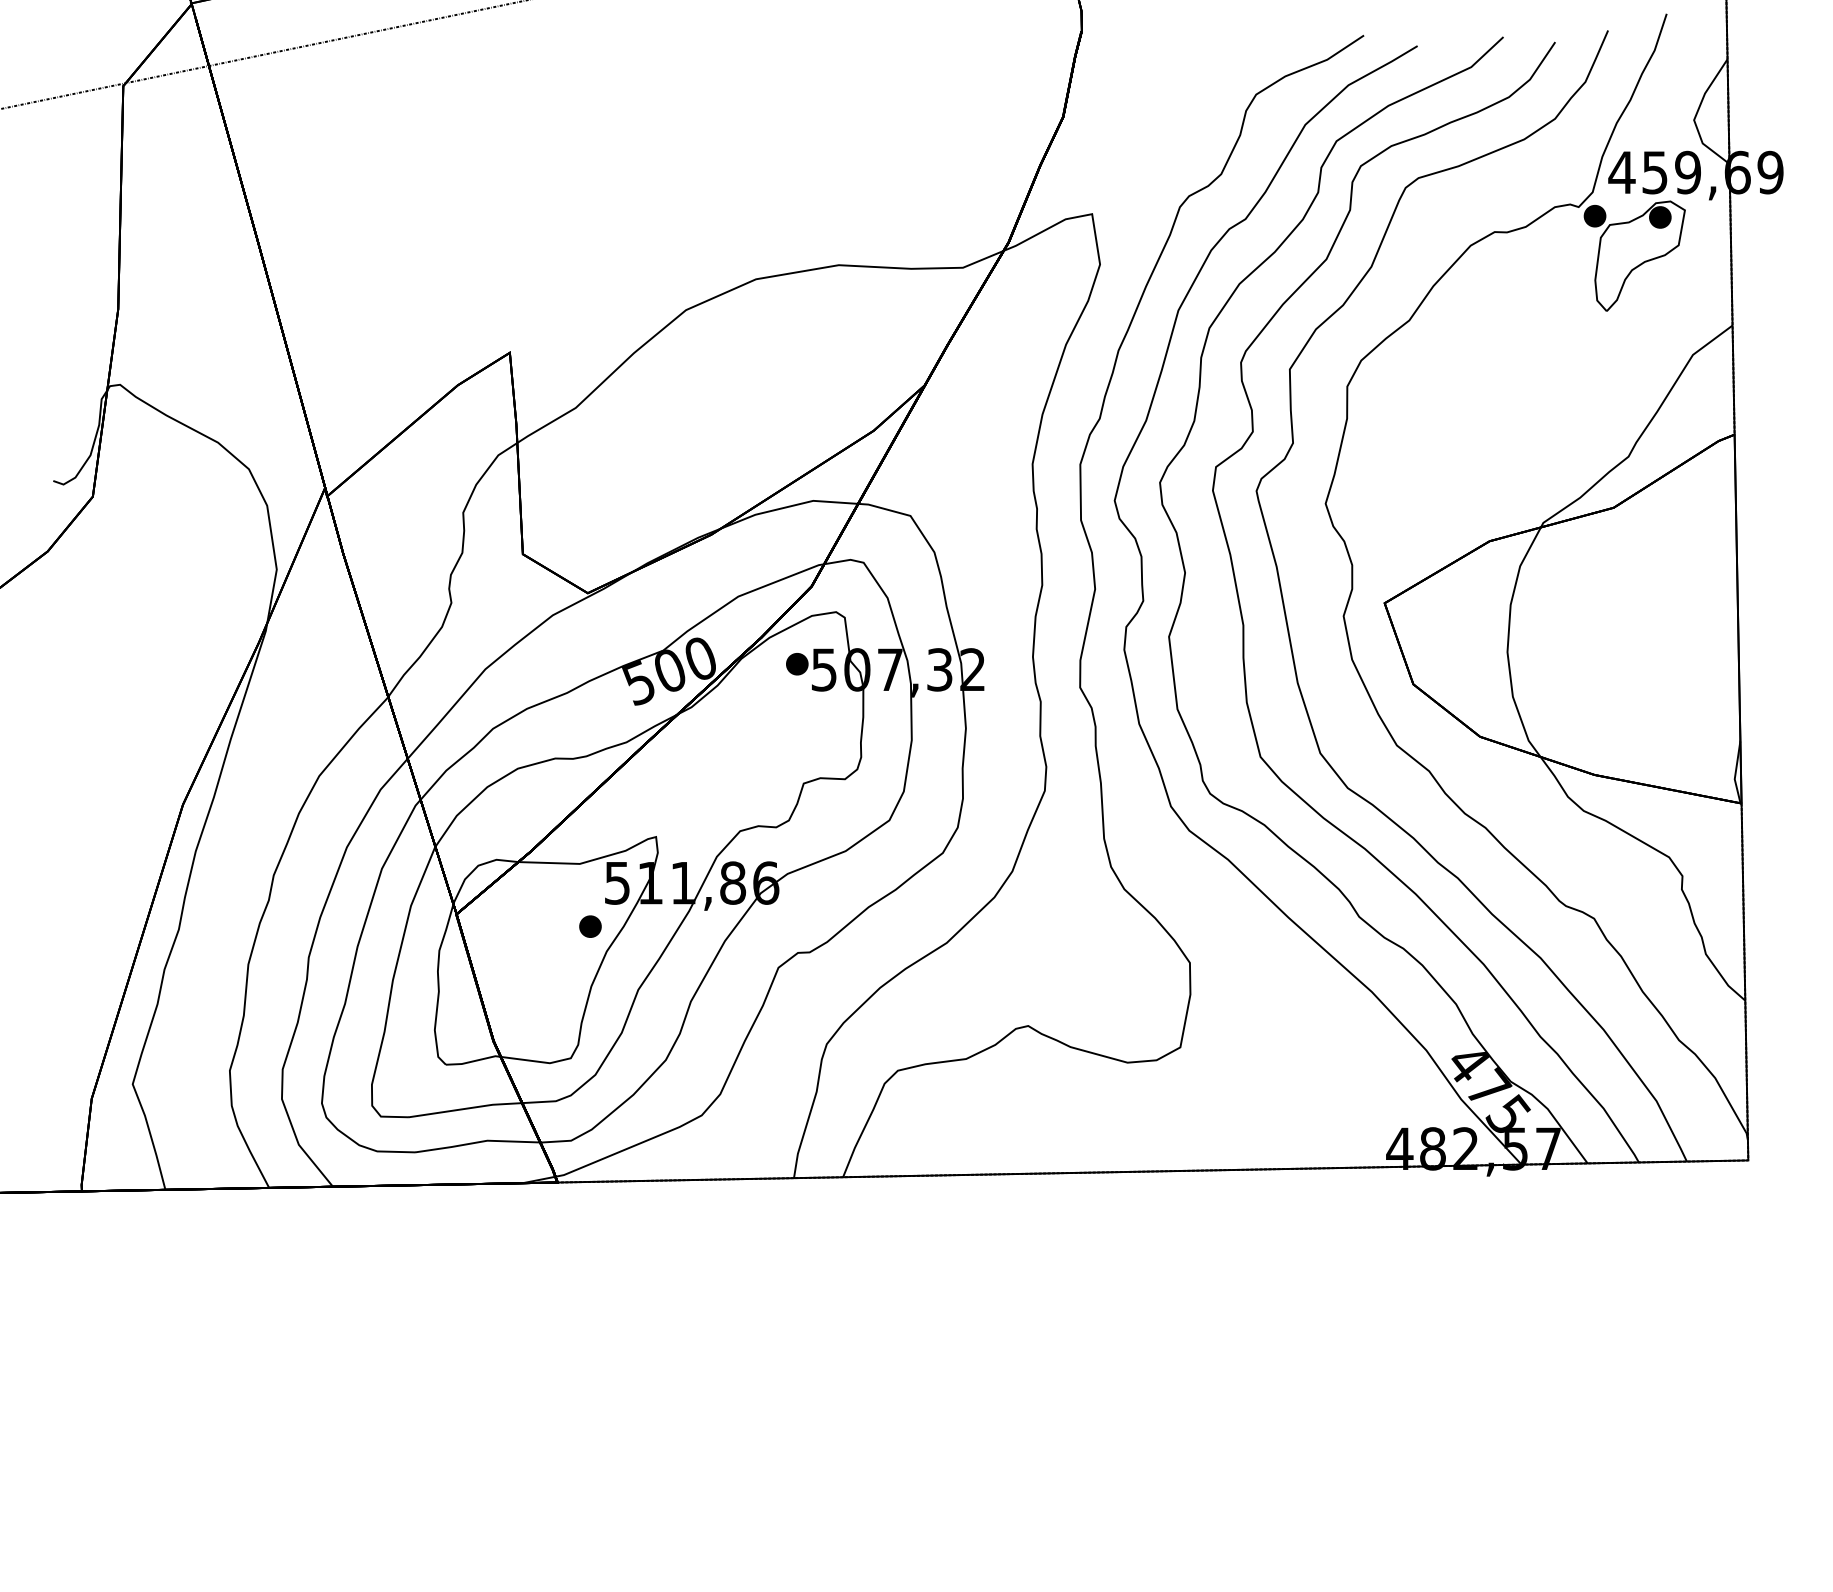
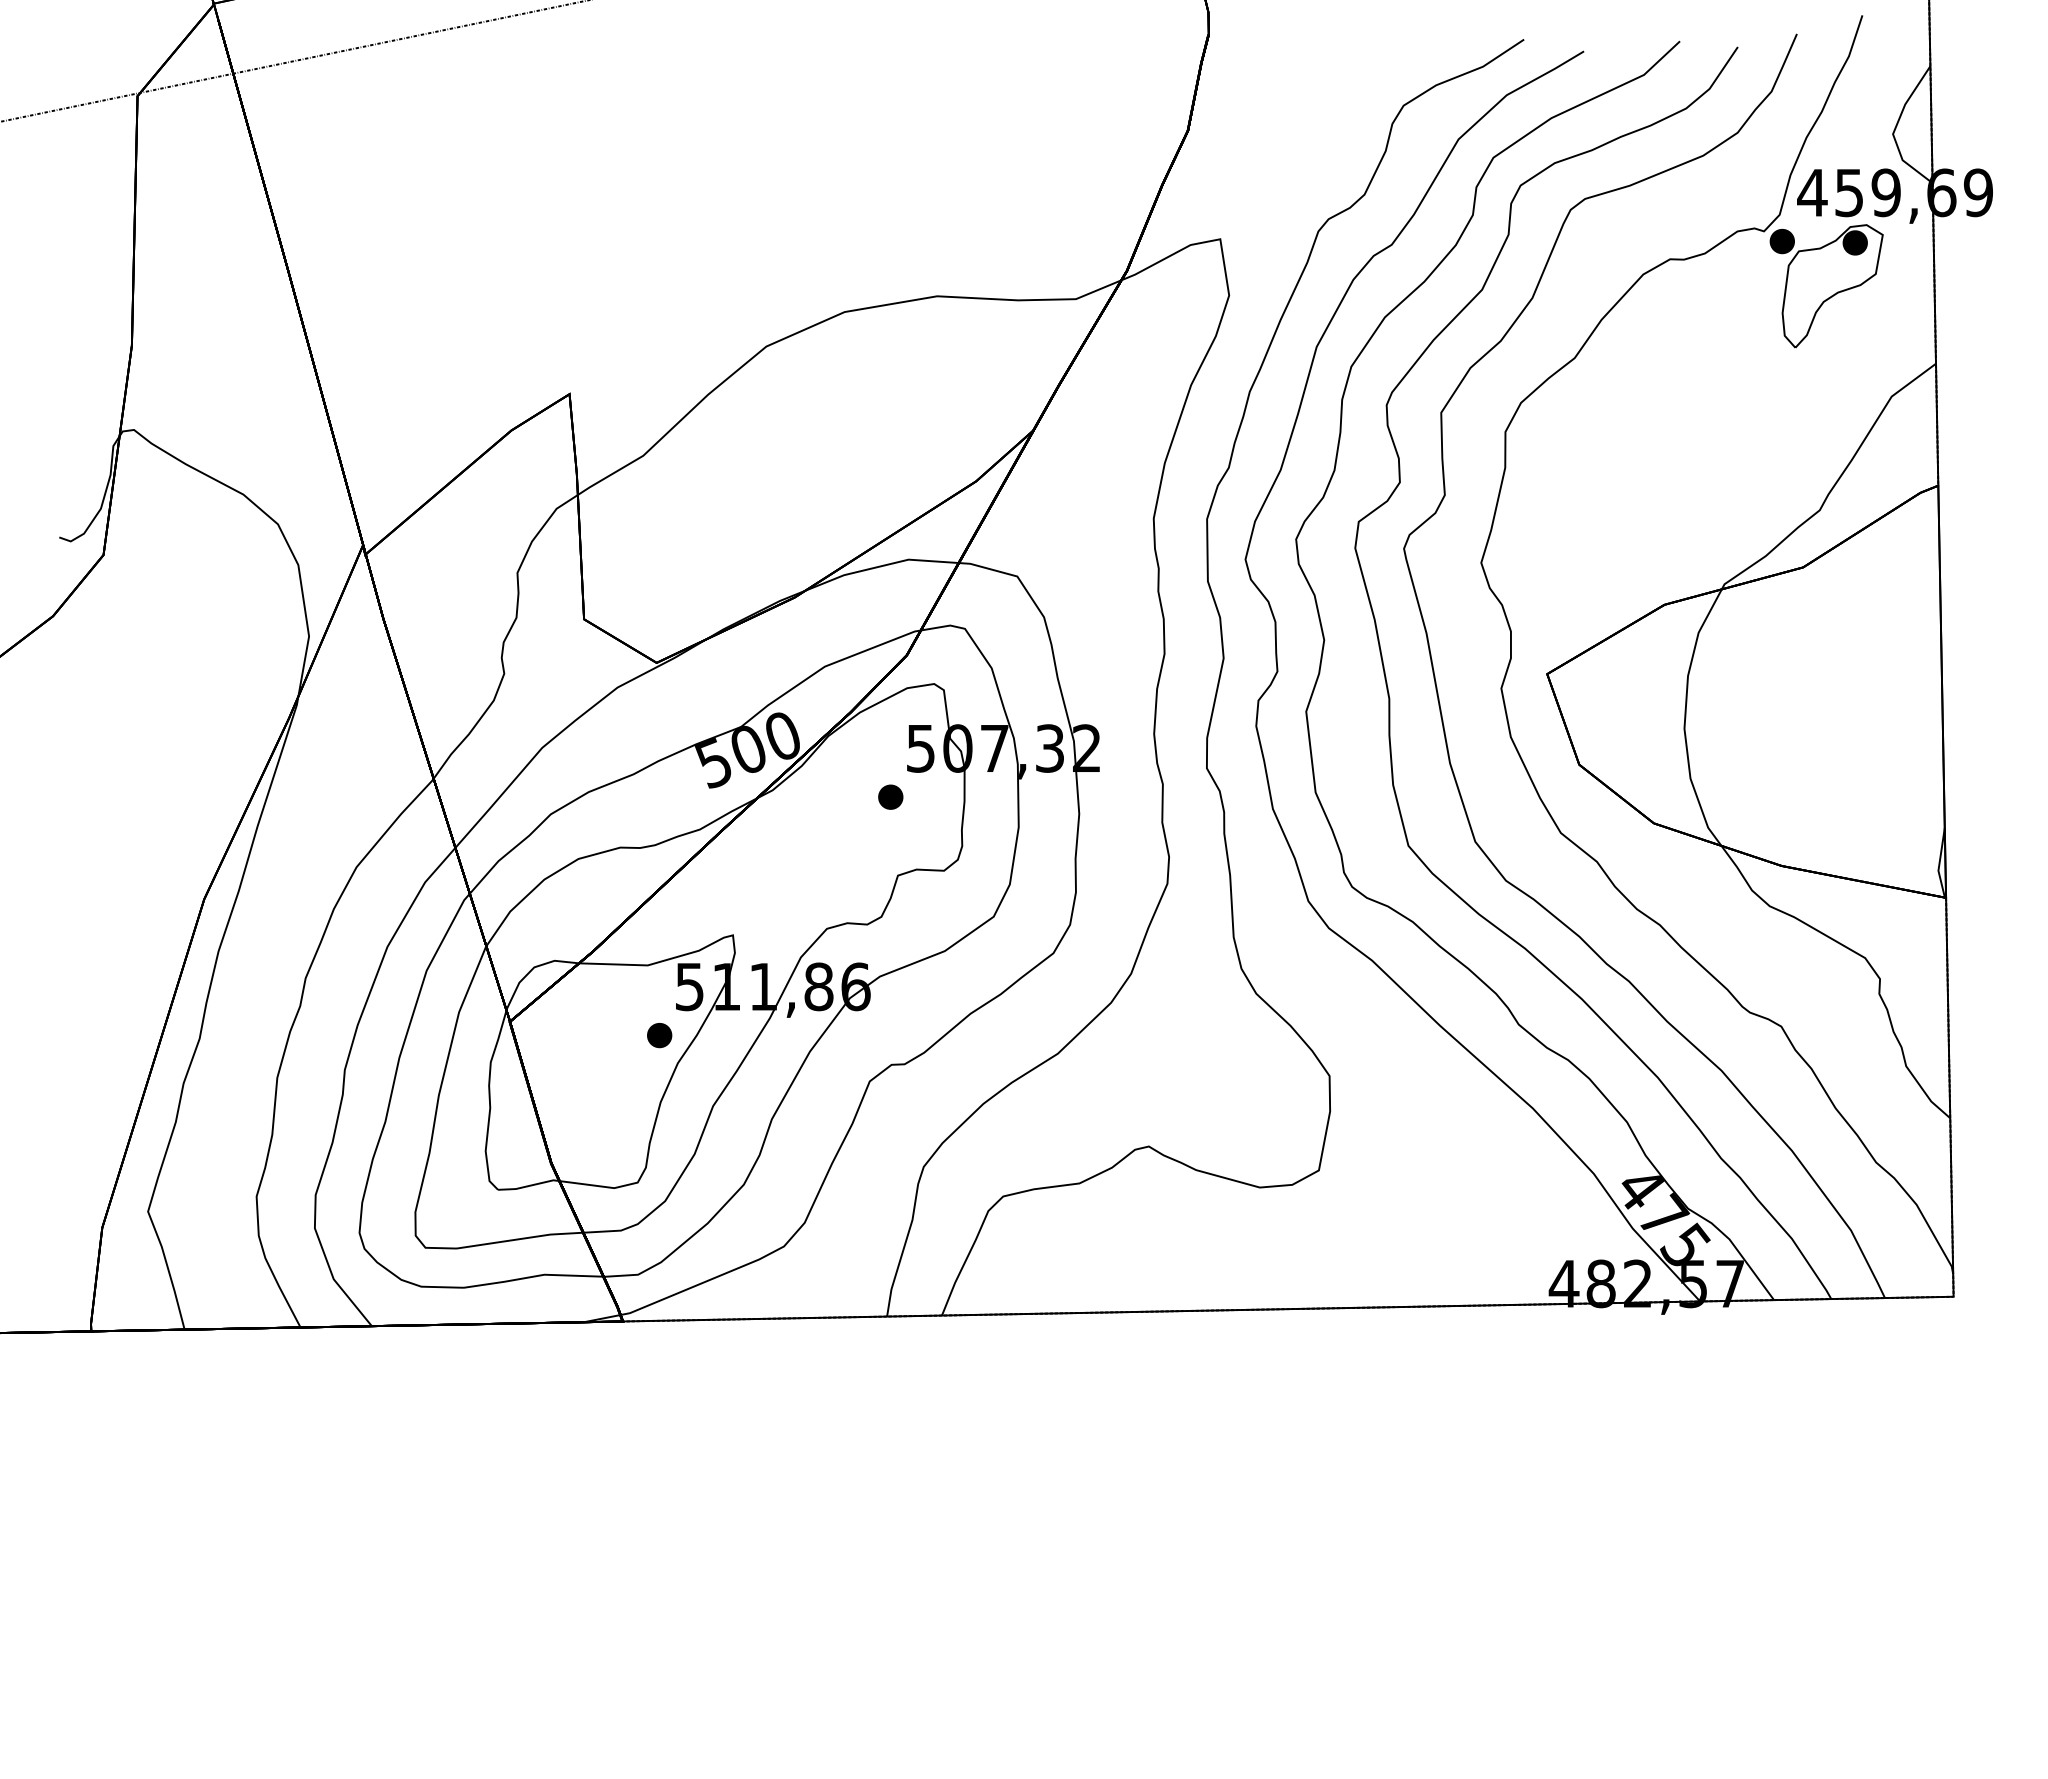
part: (797, 663) -> (890, 796), moved

